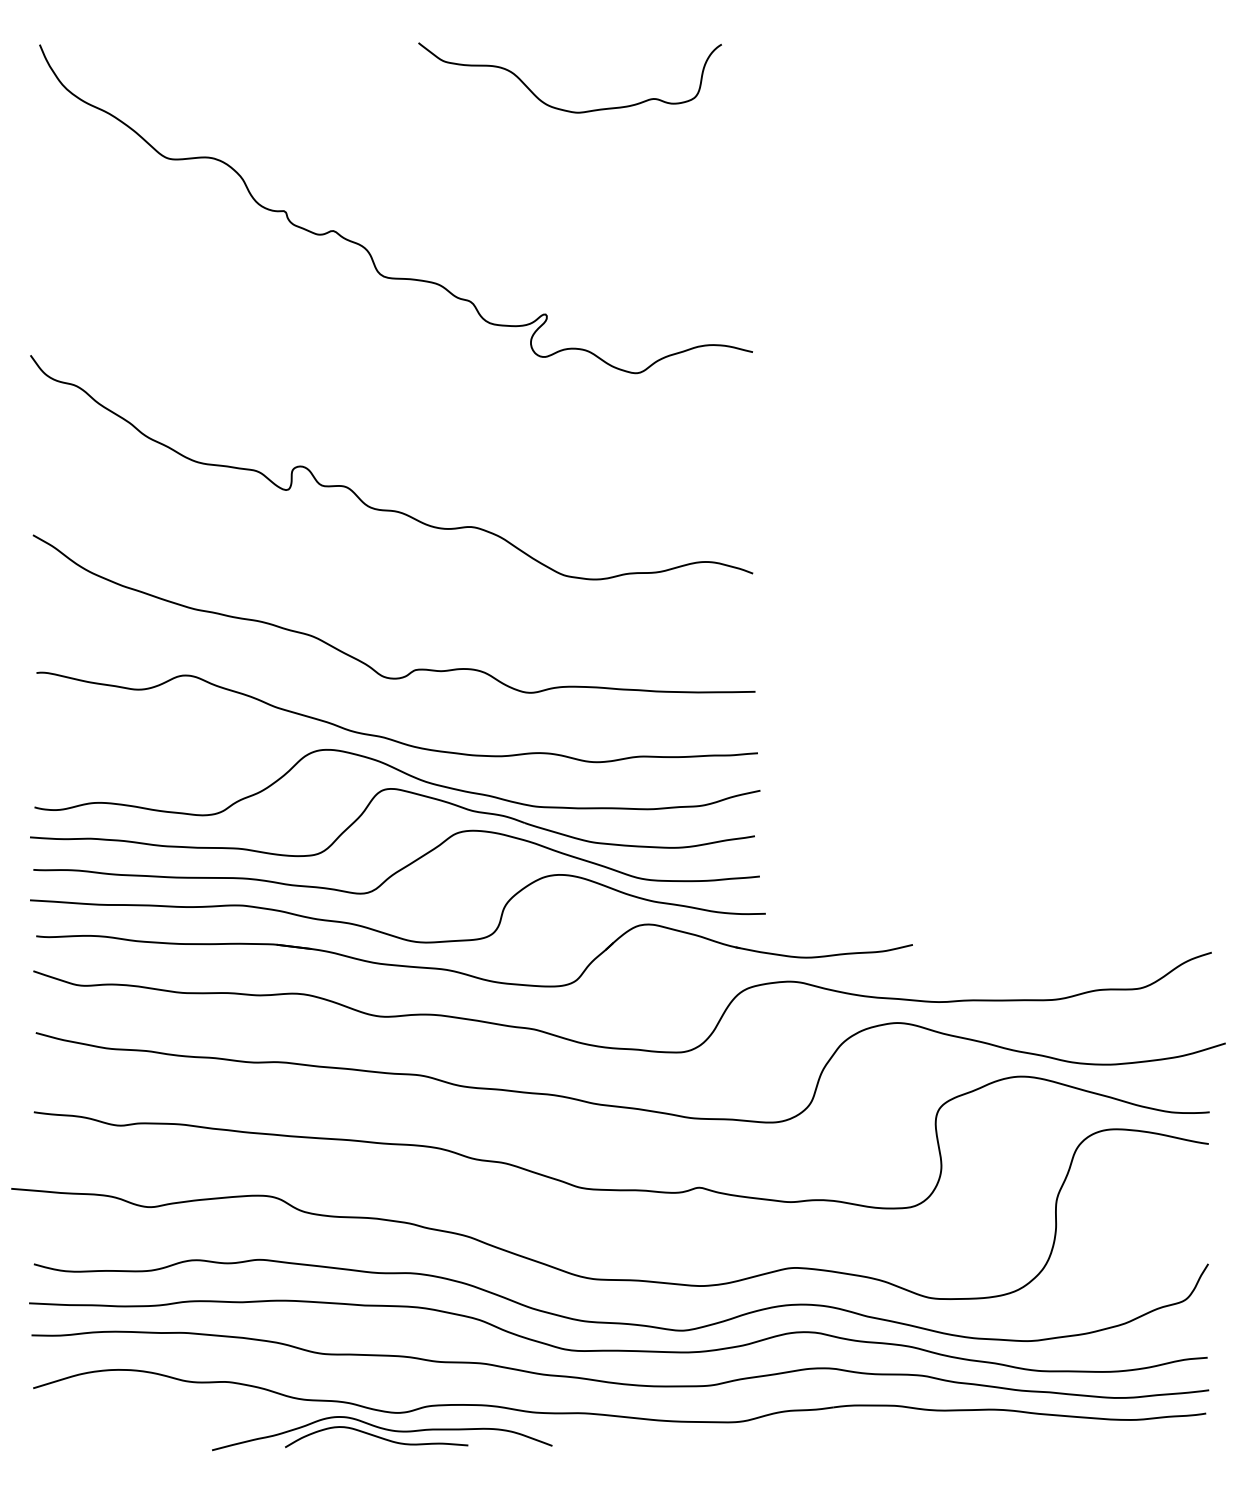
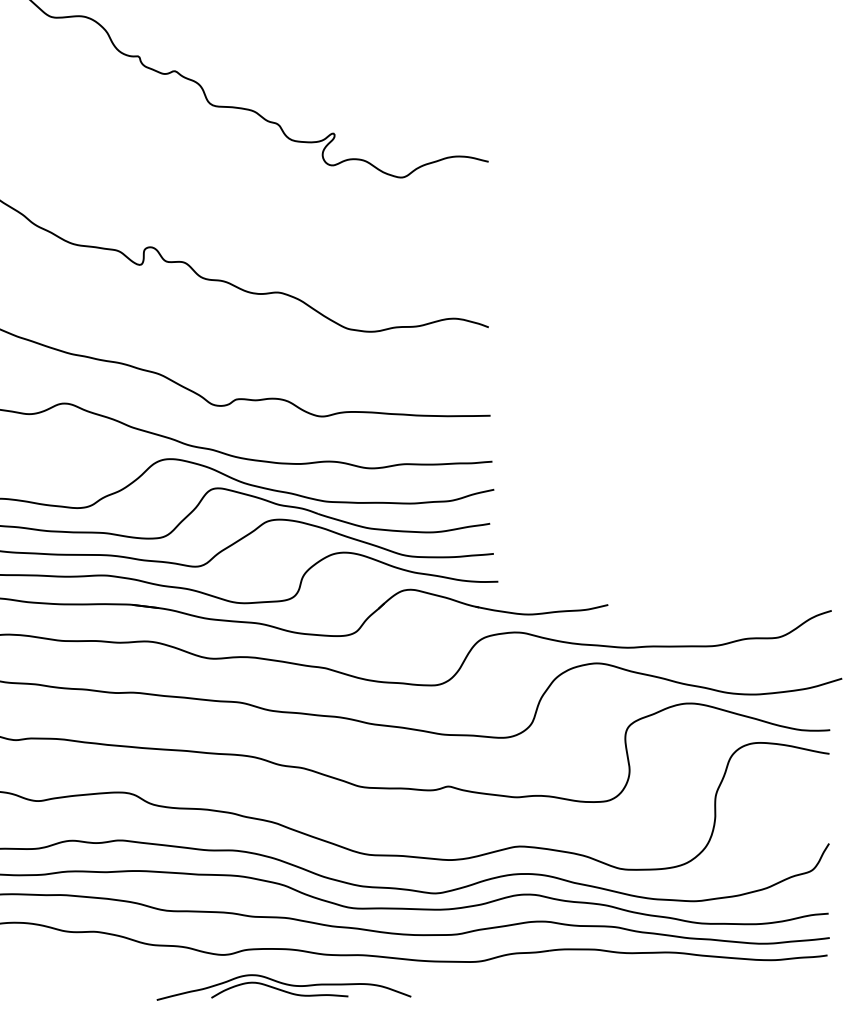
part: (382, 1433) -> (284, 987), moved

